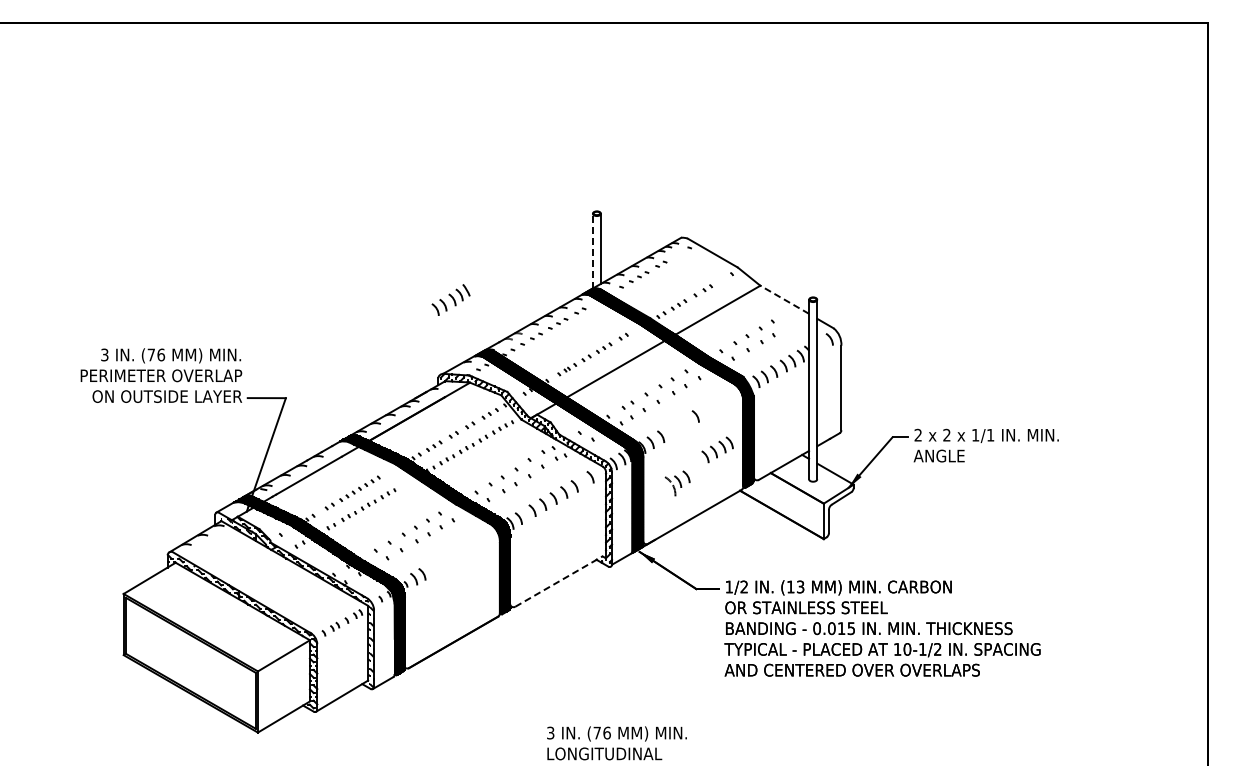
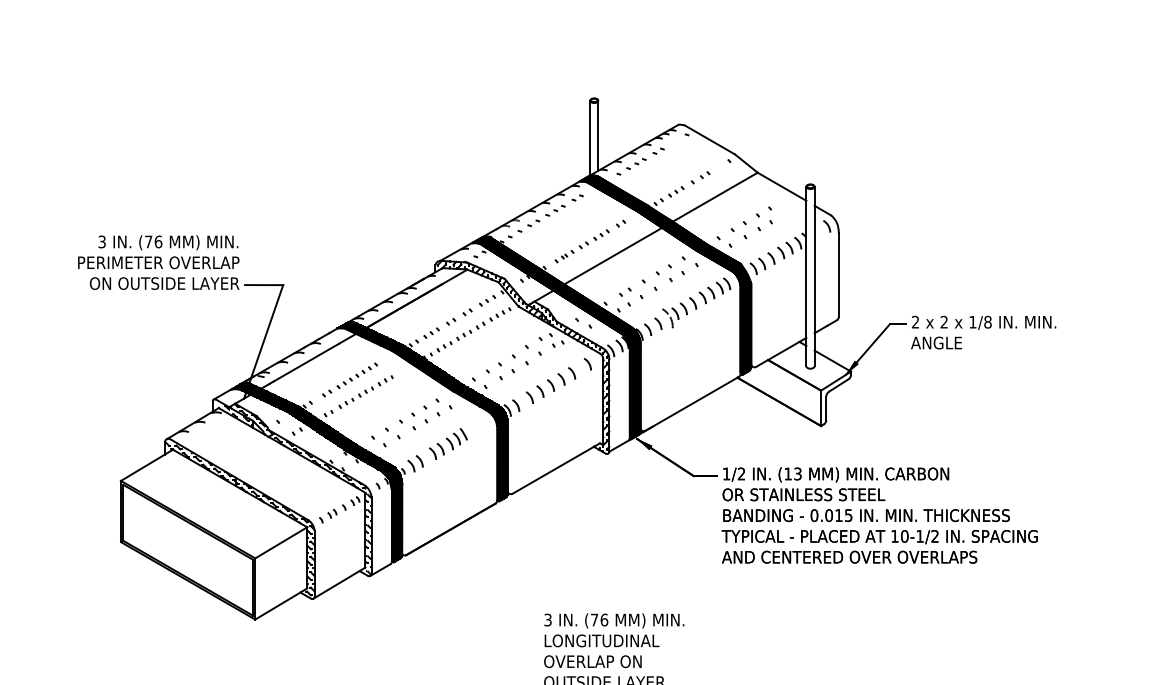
line: (592, 250) -> (589, 137), dashed -> solid
part: (450, 299) -> (447, 443), moved
line: (784, 299) -> (781, 186), dashed -> solid
text: (990, 434) -> (987, 321), 1/1 -> 1/8
part: (717, 449) -> (714, 290), moved
part: (677, 483) -> (674, 315), moved
line: (559, 581) -> (556, 468), dashed -> solid

